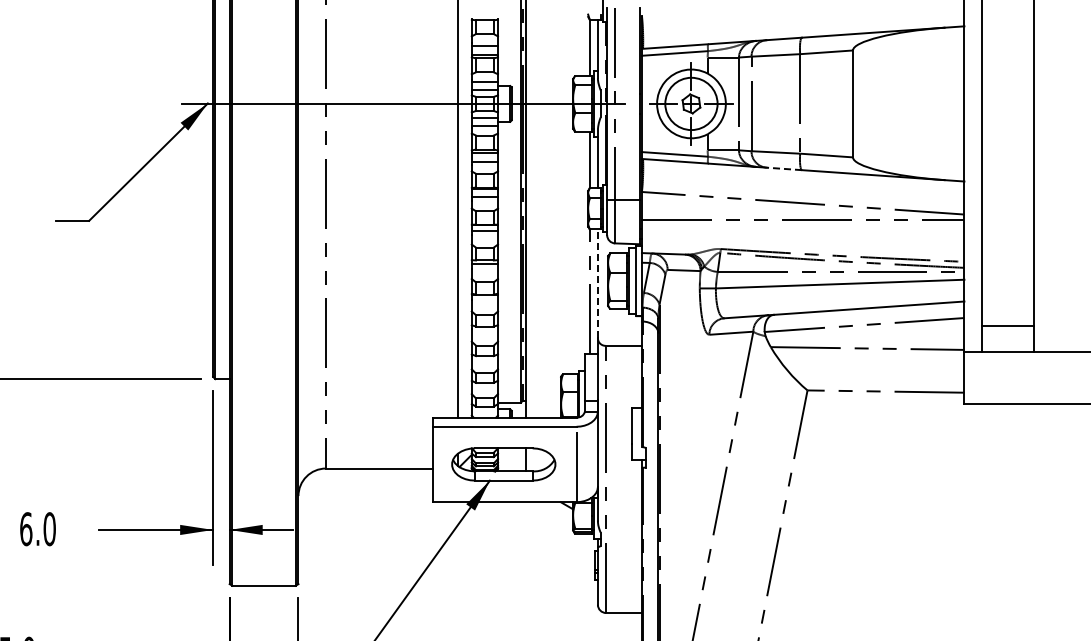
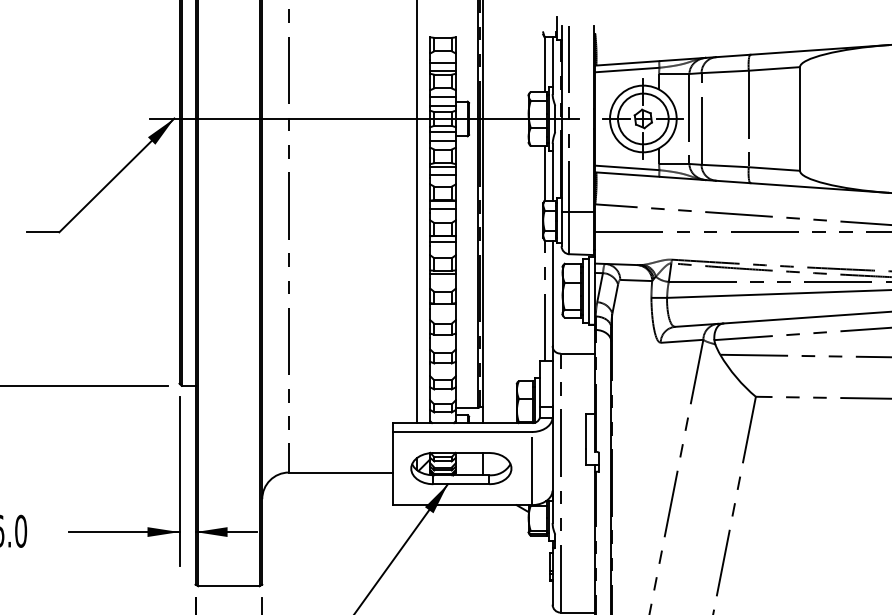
line: (784, 168) -> (733, 181), dashed -> solid
line: (597, 283) -> (552, 293), dashed -> solid

